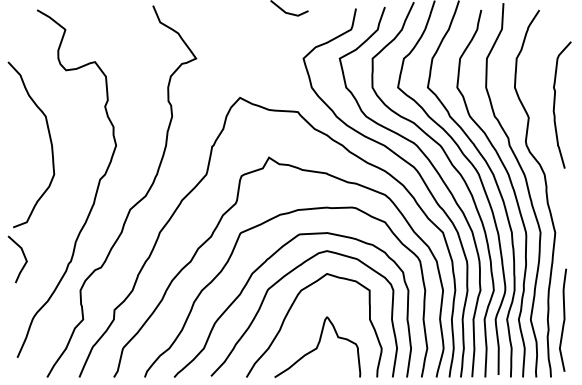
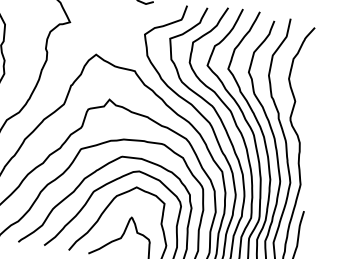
curve: (555, 104) -> (315, 95), removed

